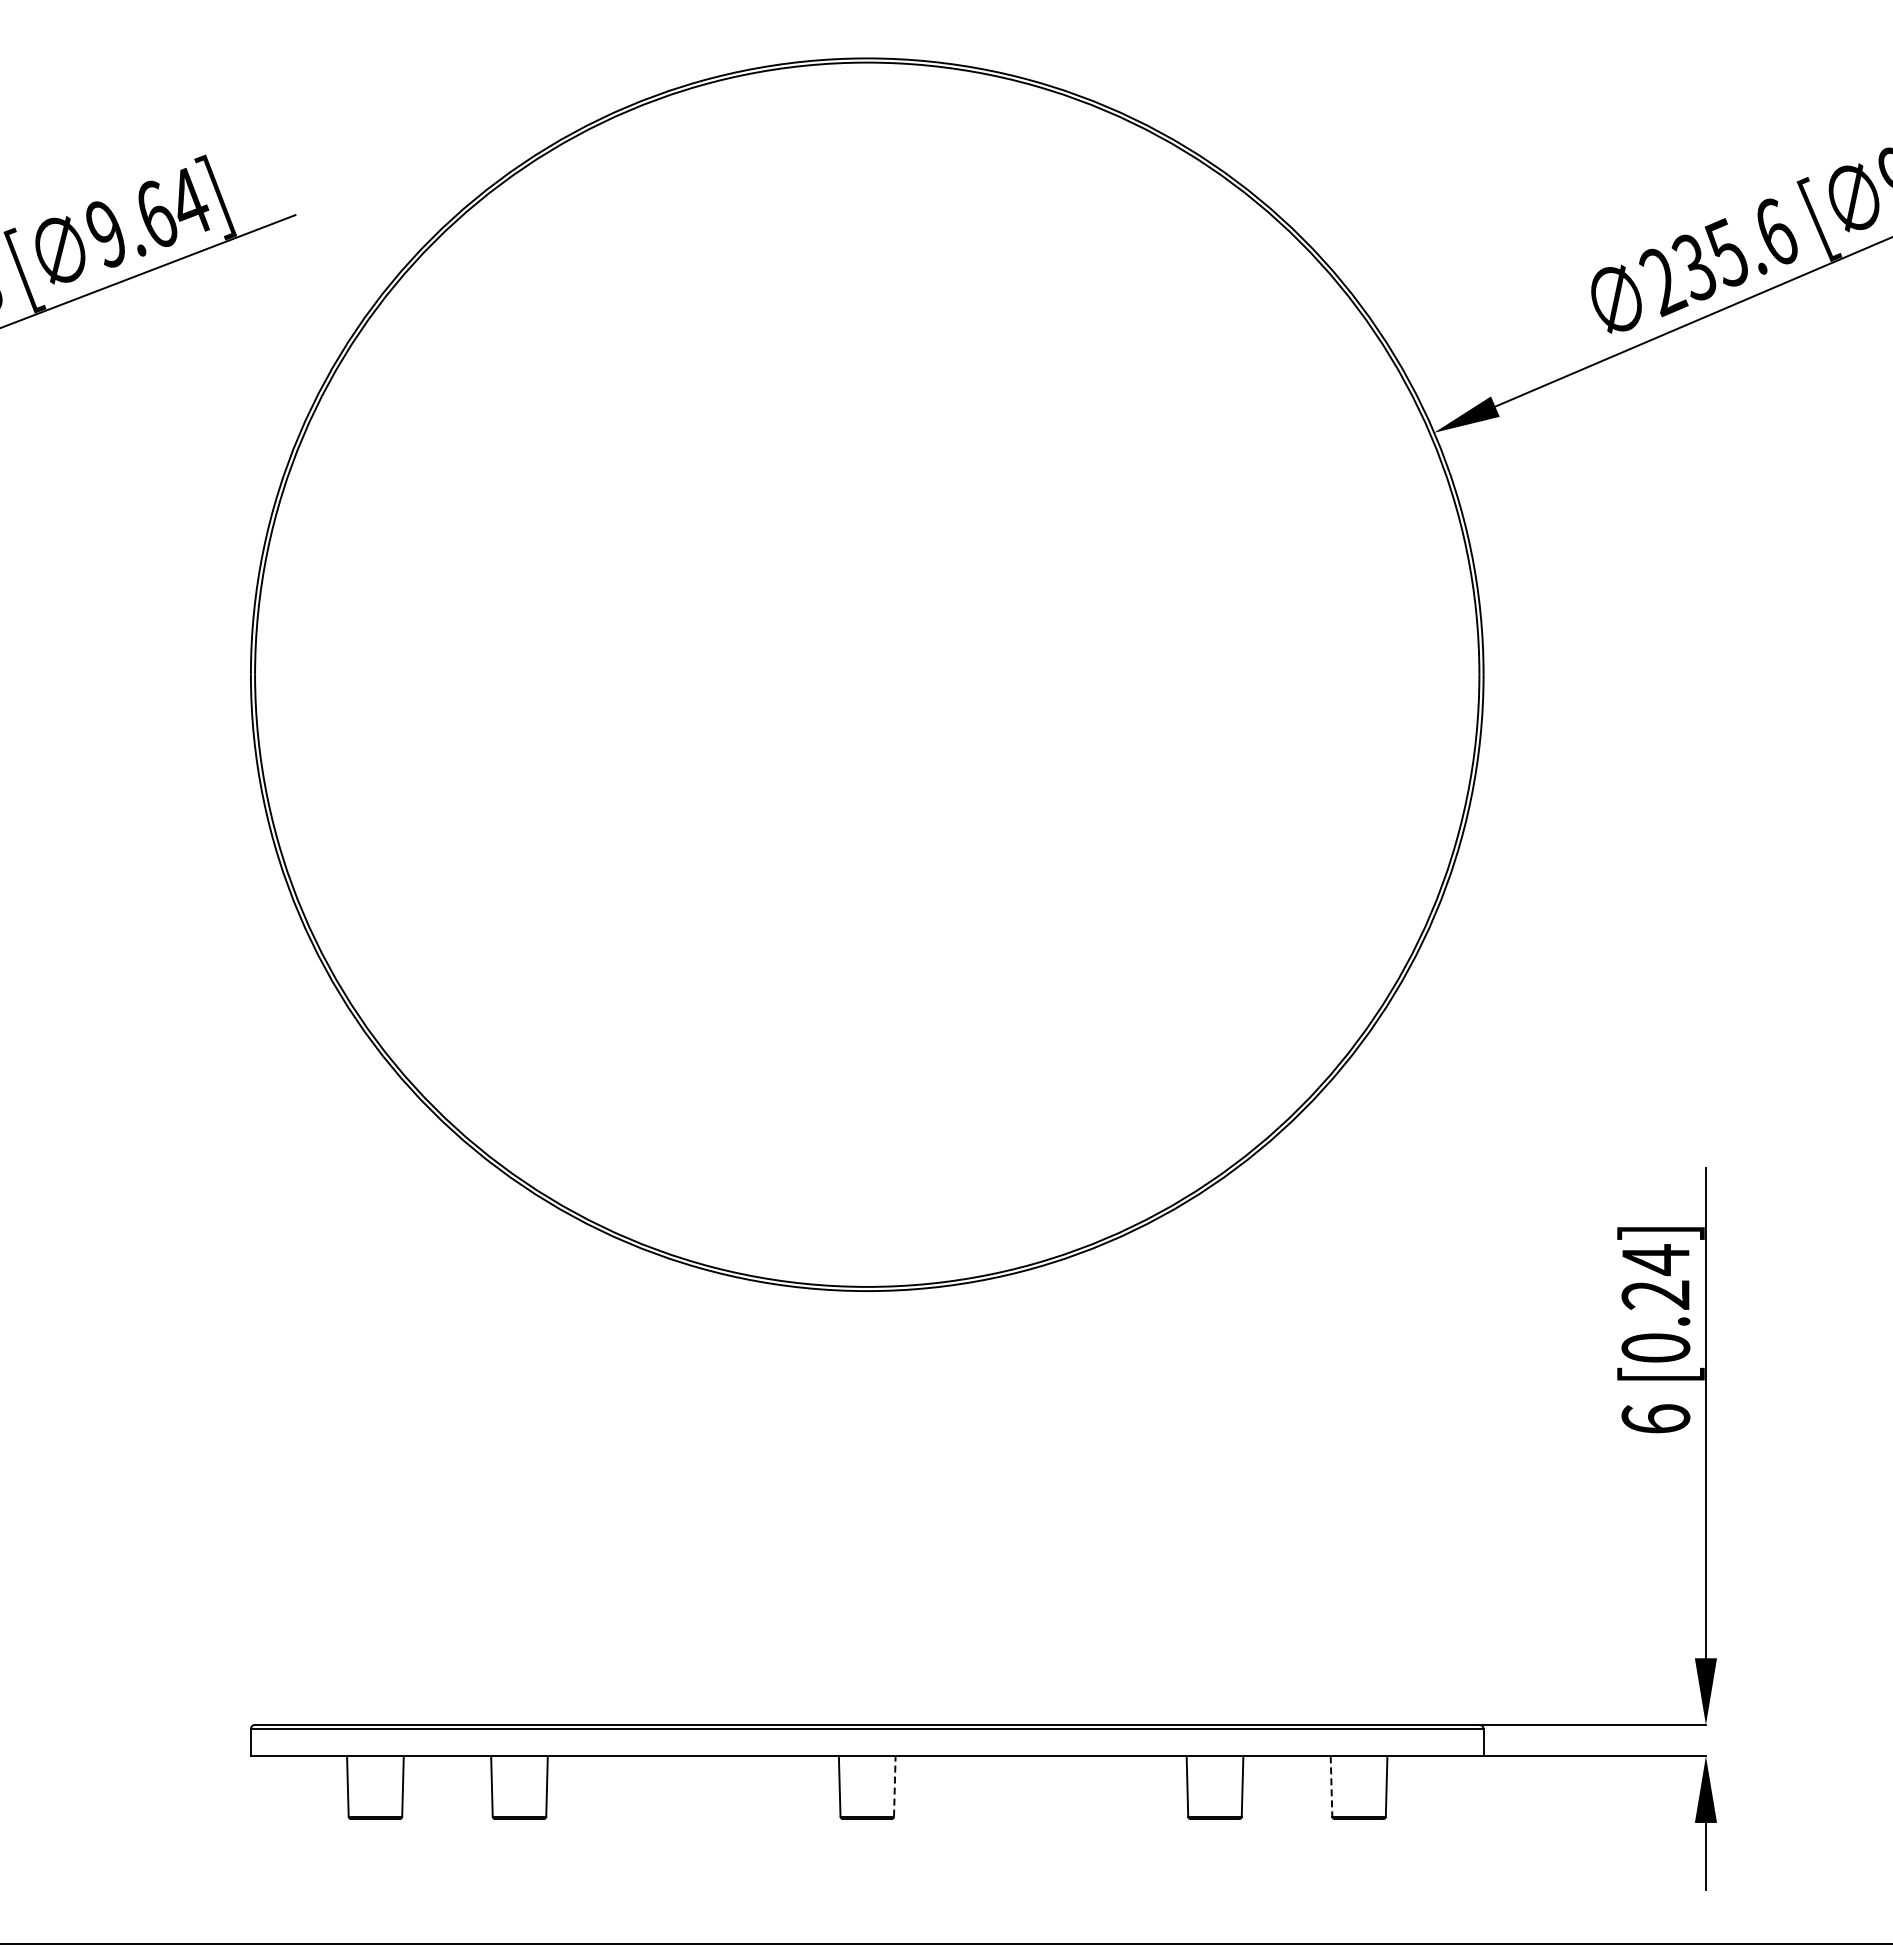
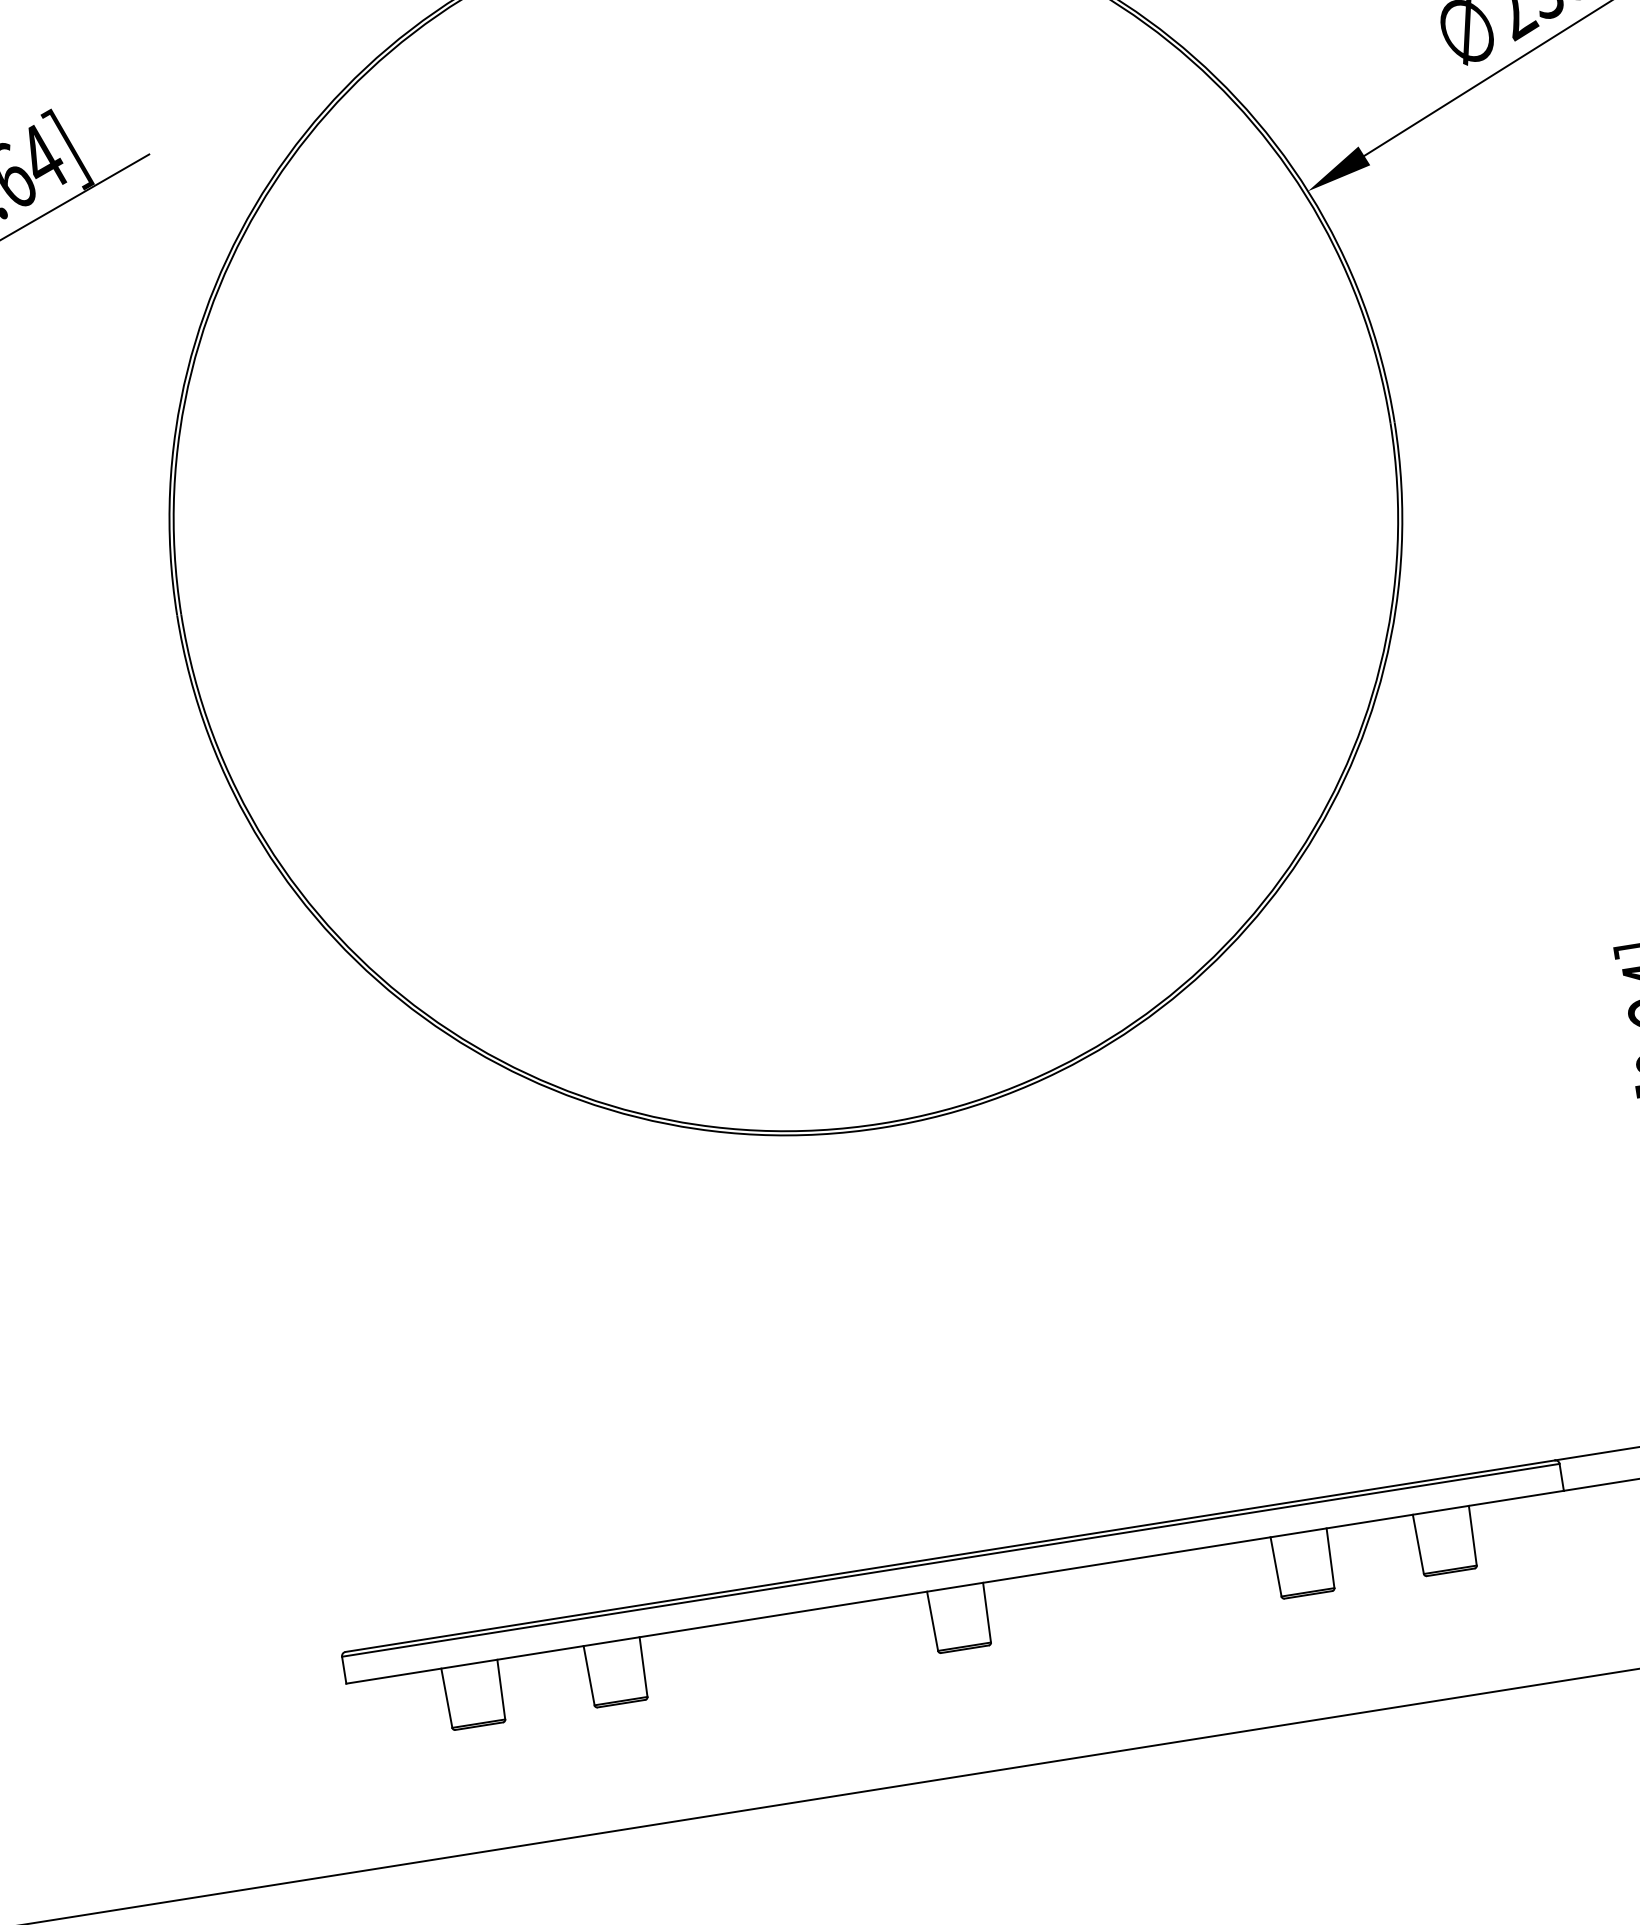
line: (894, 1785) -> (986, 1611), dashed -> solid
line: (1331, 1786) -> (1418, 1544), dashed -> solid

